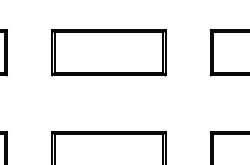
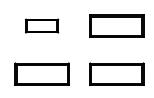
part: (107, 51) -> (41, 25), size x0.6

